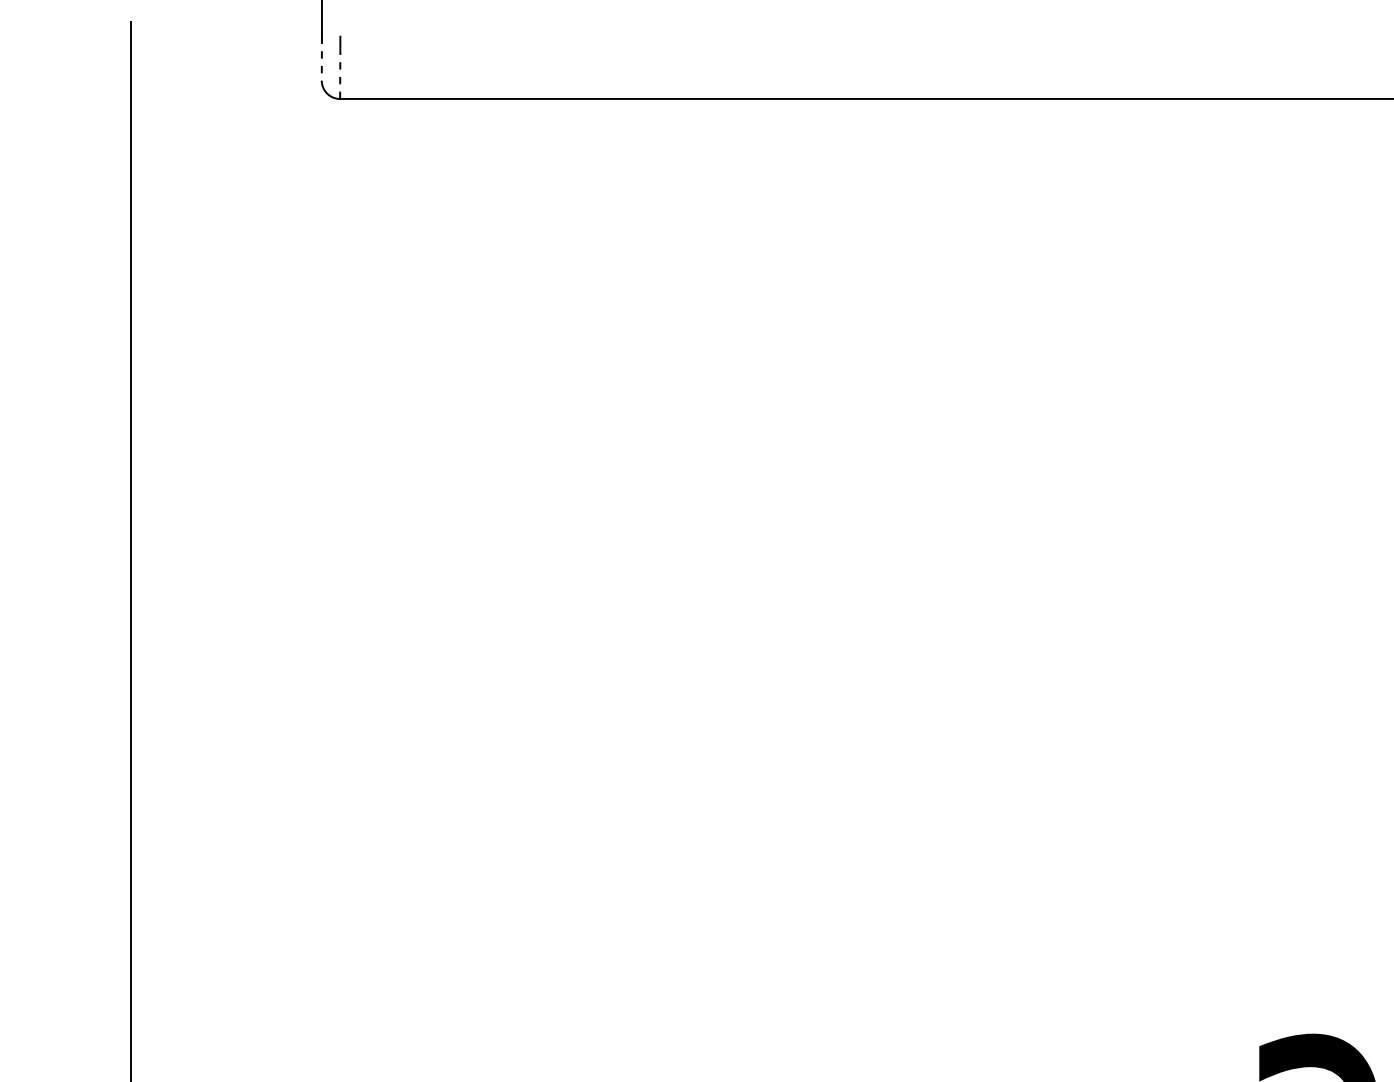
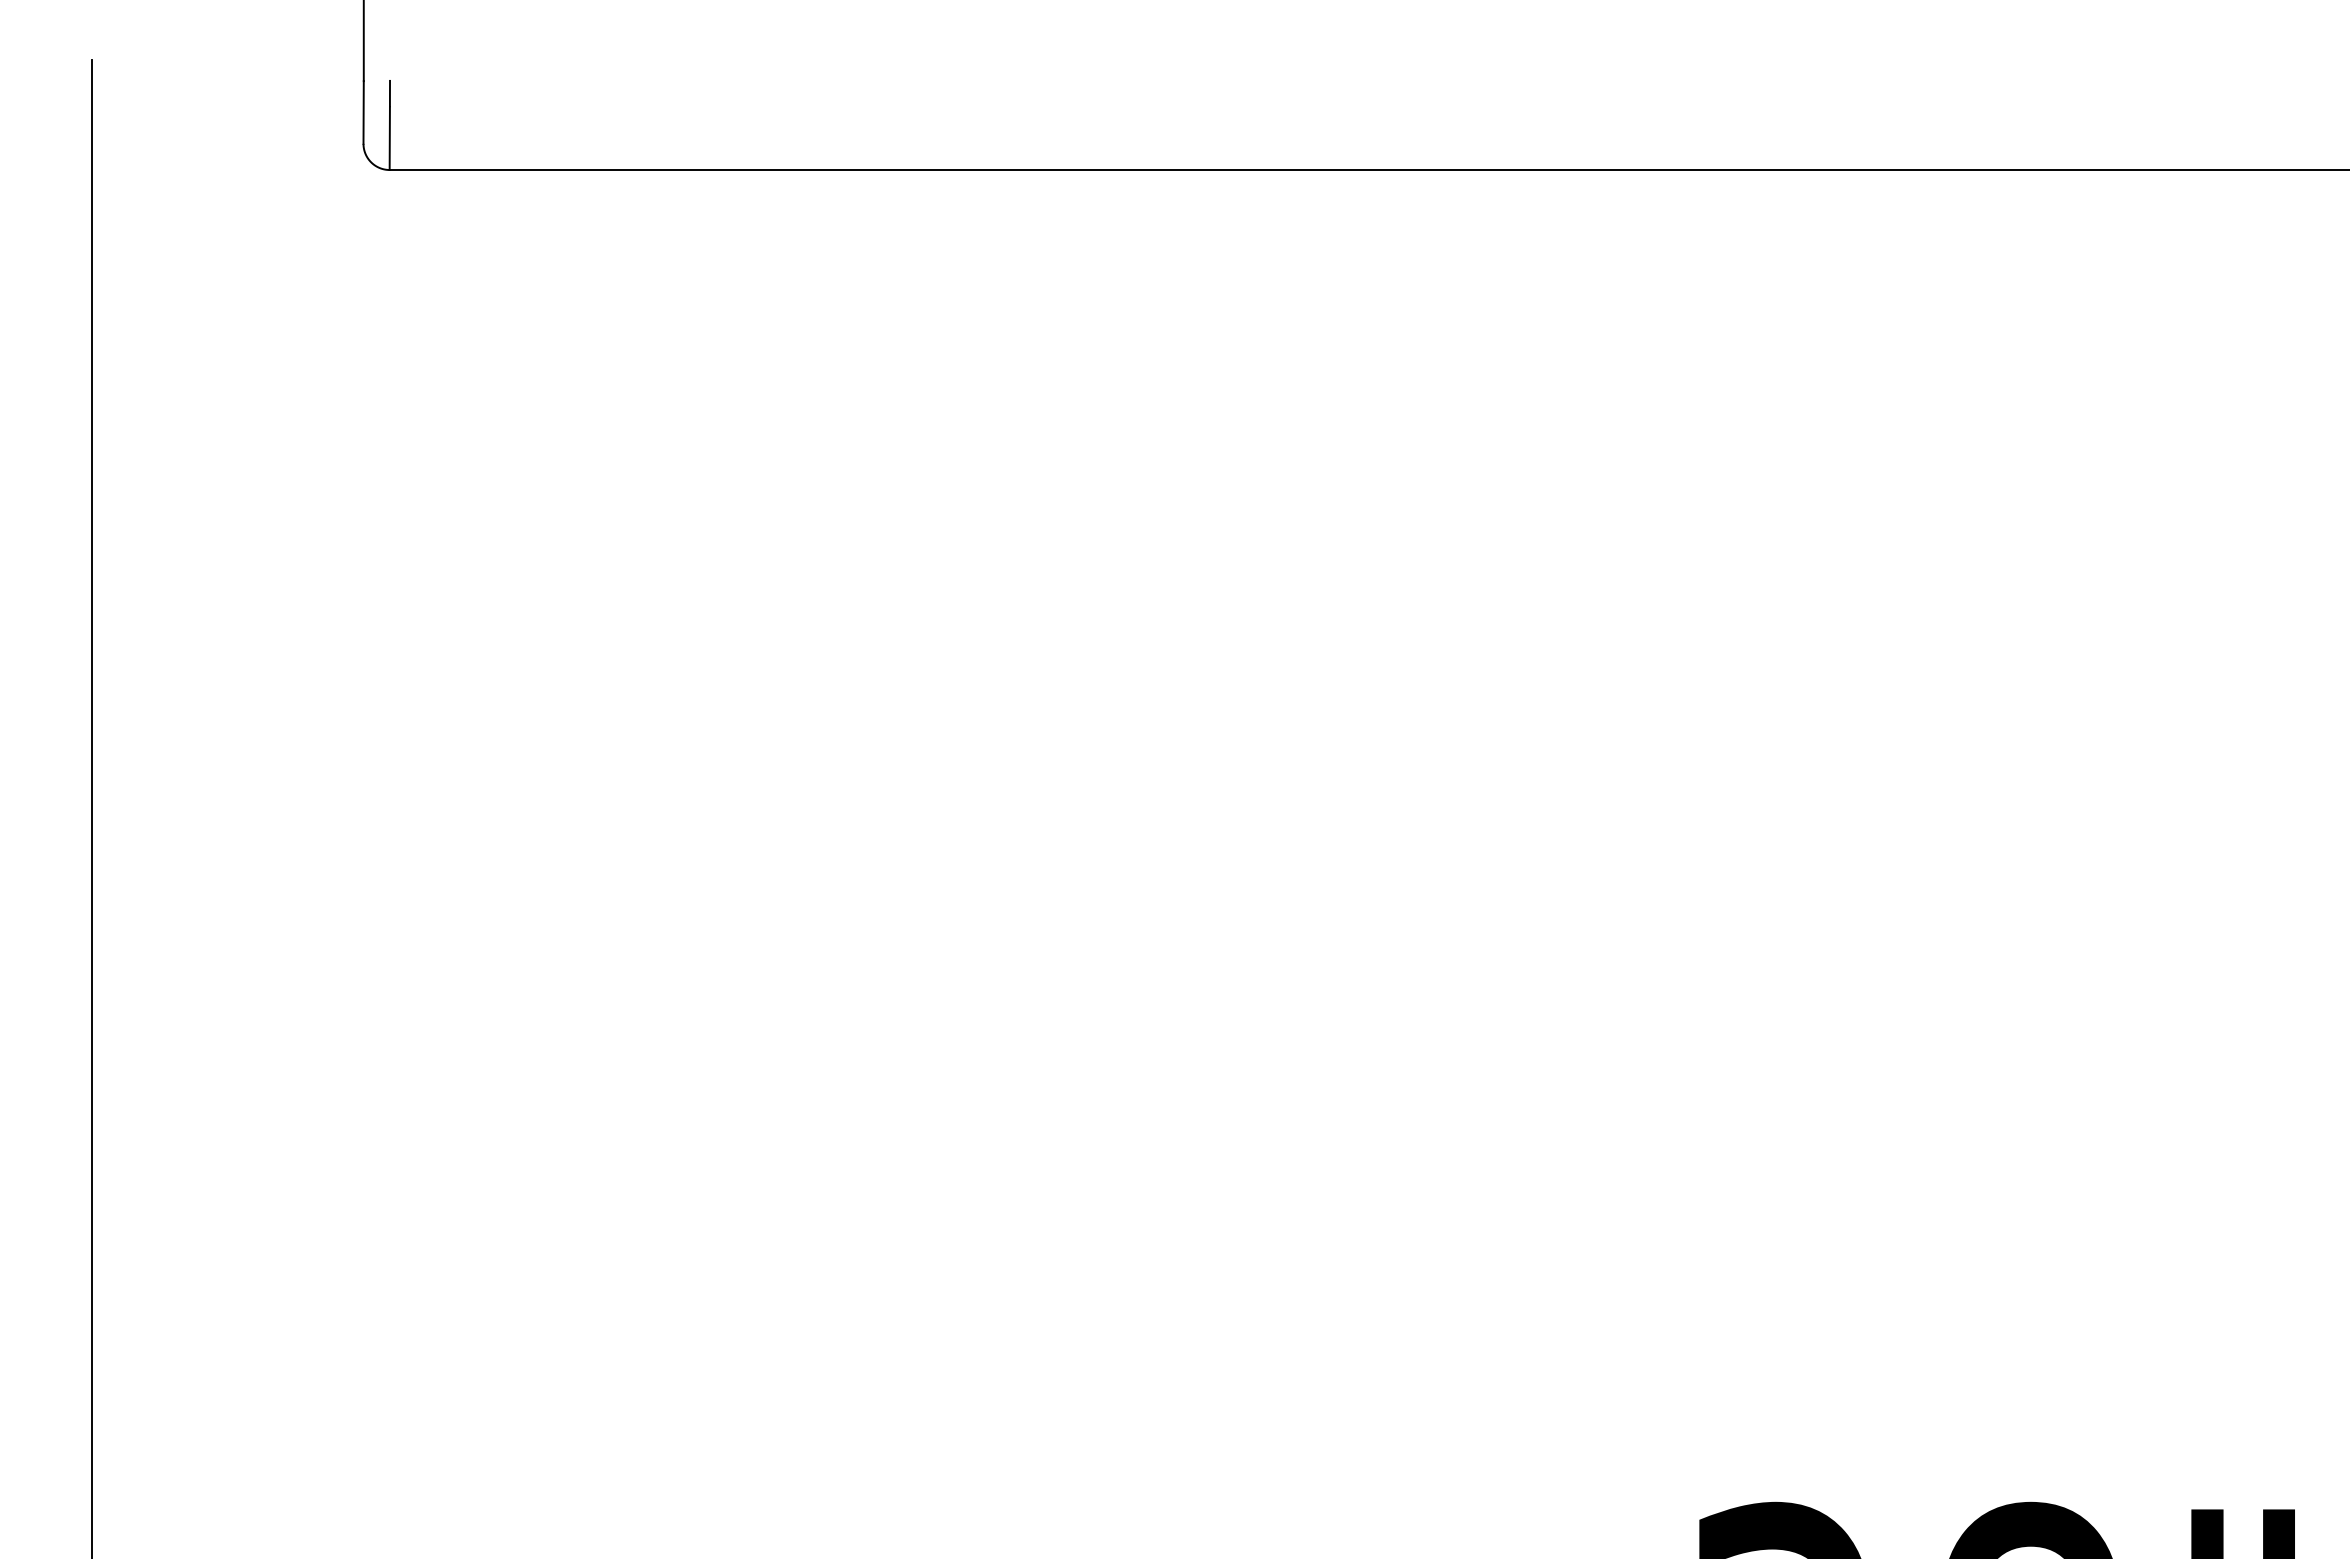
line: (321, 58) -> (363, 112), dashed -> solid
line: (340, 76) -> (389, 138), dashed -> solid

